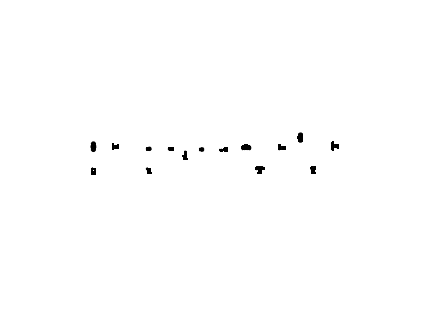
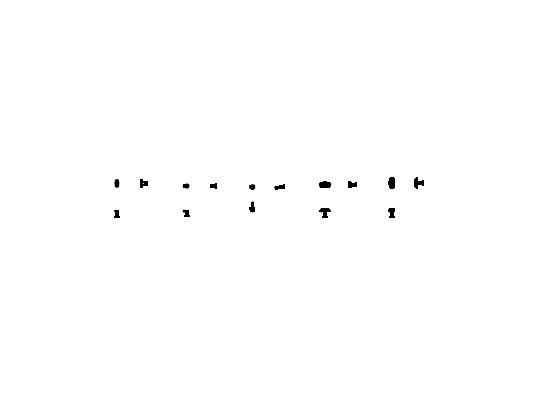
part: (300, 137) -> (391, 182), moved
part: (93, 146) -> (116, 183), size x0.62
part: (246, 147) -> (325, 184), moved
part: (184, 154) -> (251, 206), moved

